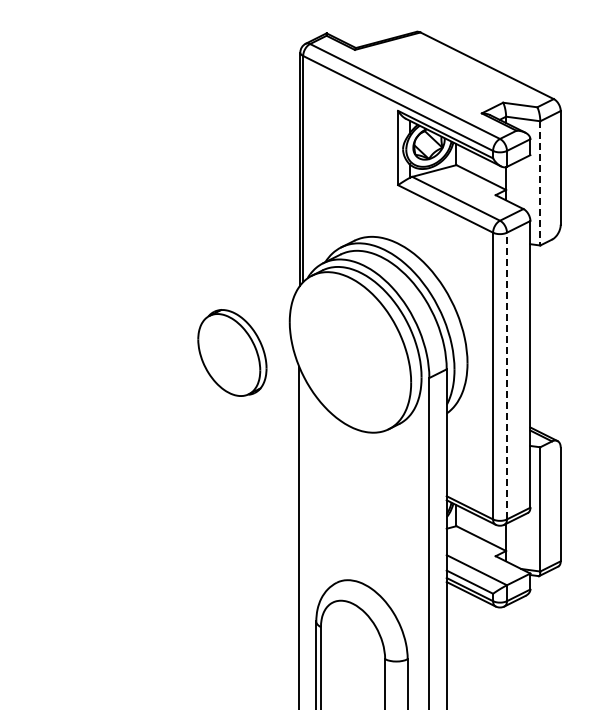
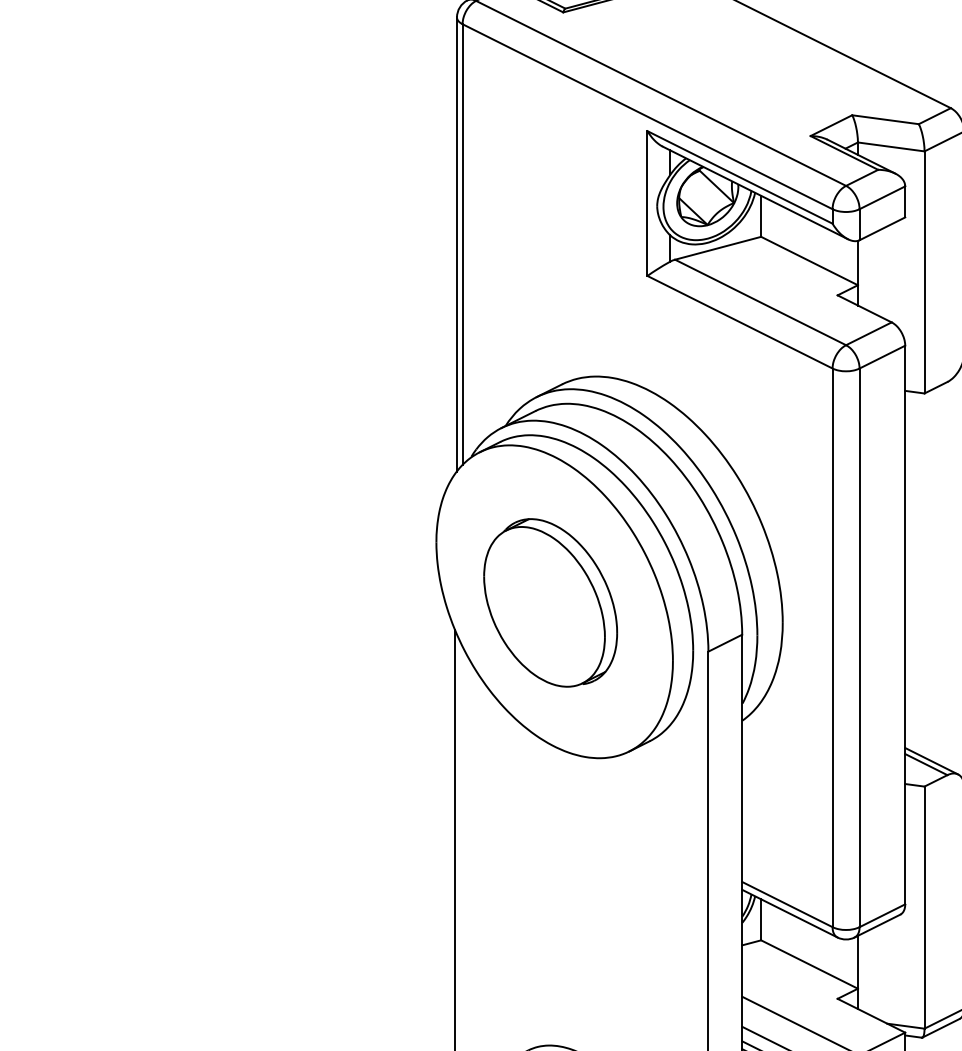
line: (540, 183) -> (924, 272), dashed -> solid
part: (232, 352) -> (550, 601), moved
line: (506, 375) -> (858, 646), dashed -> solid

